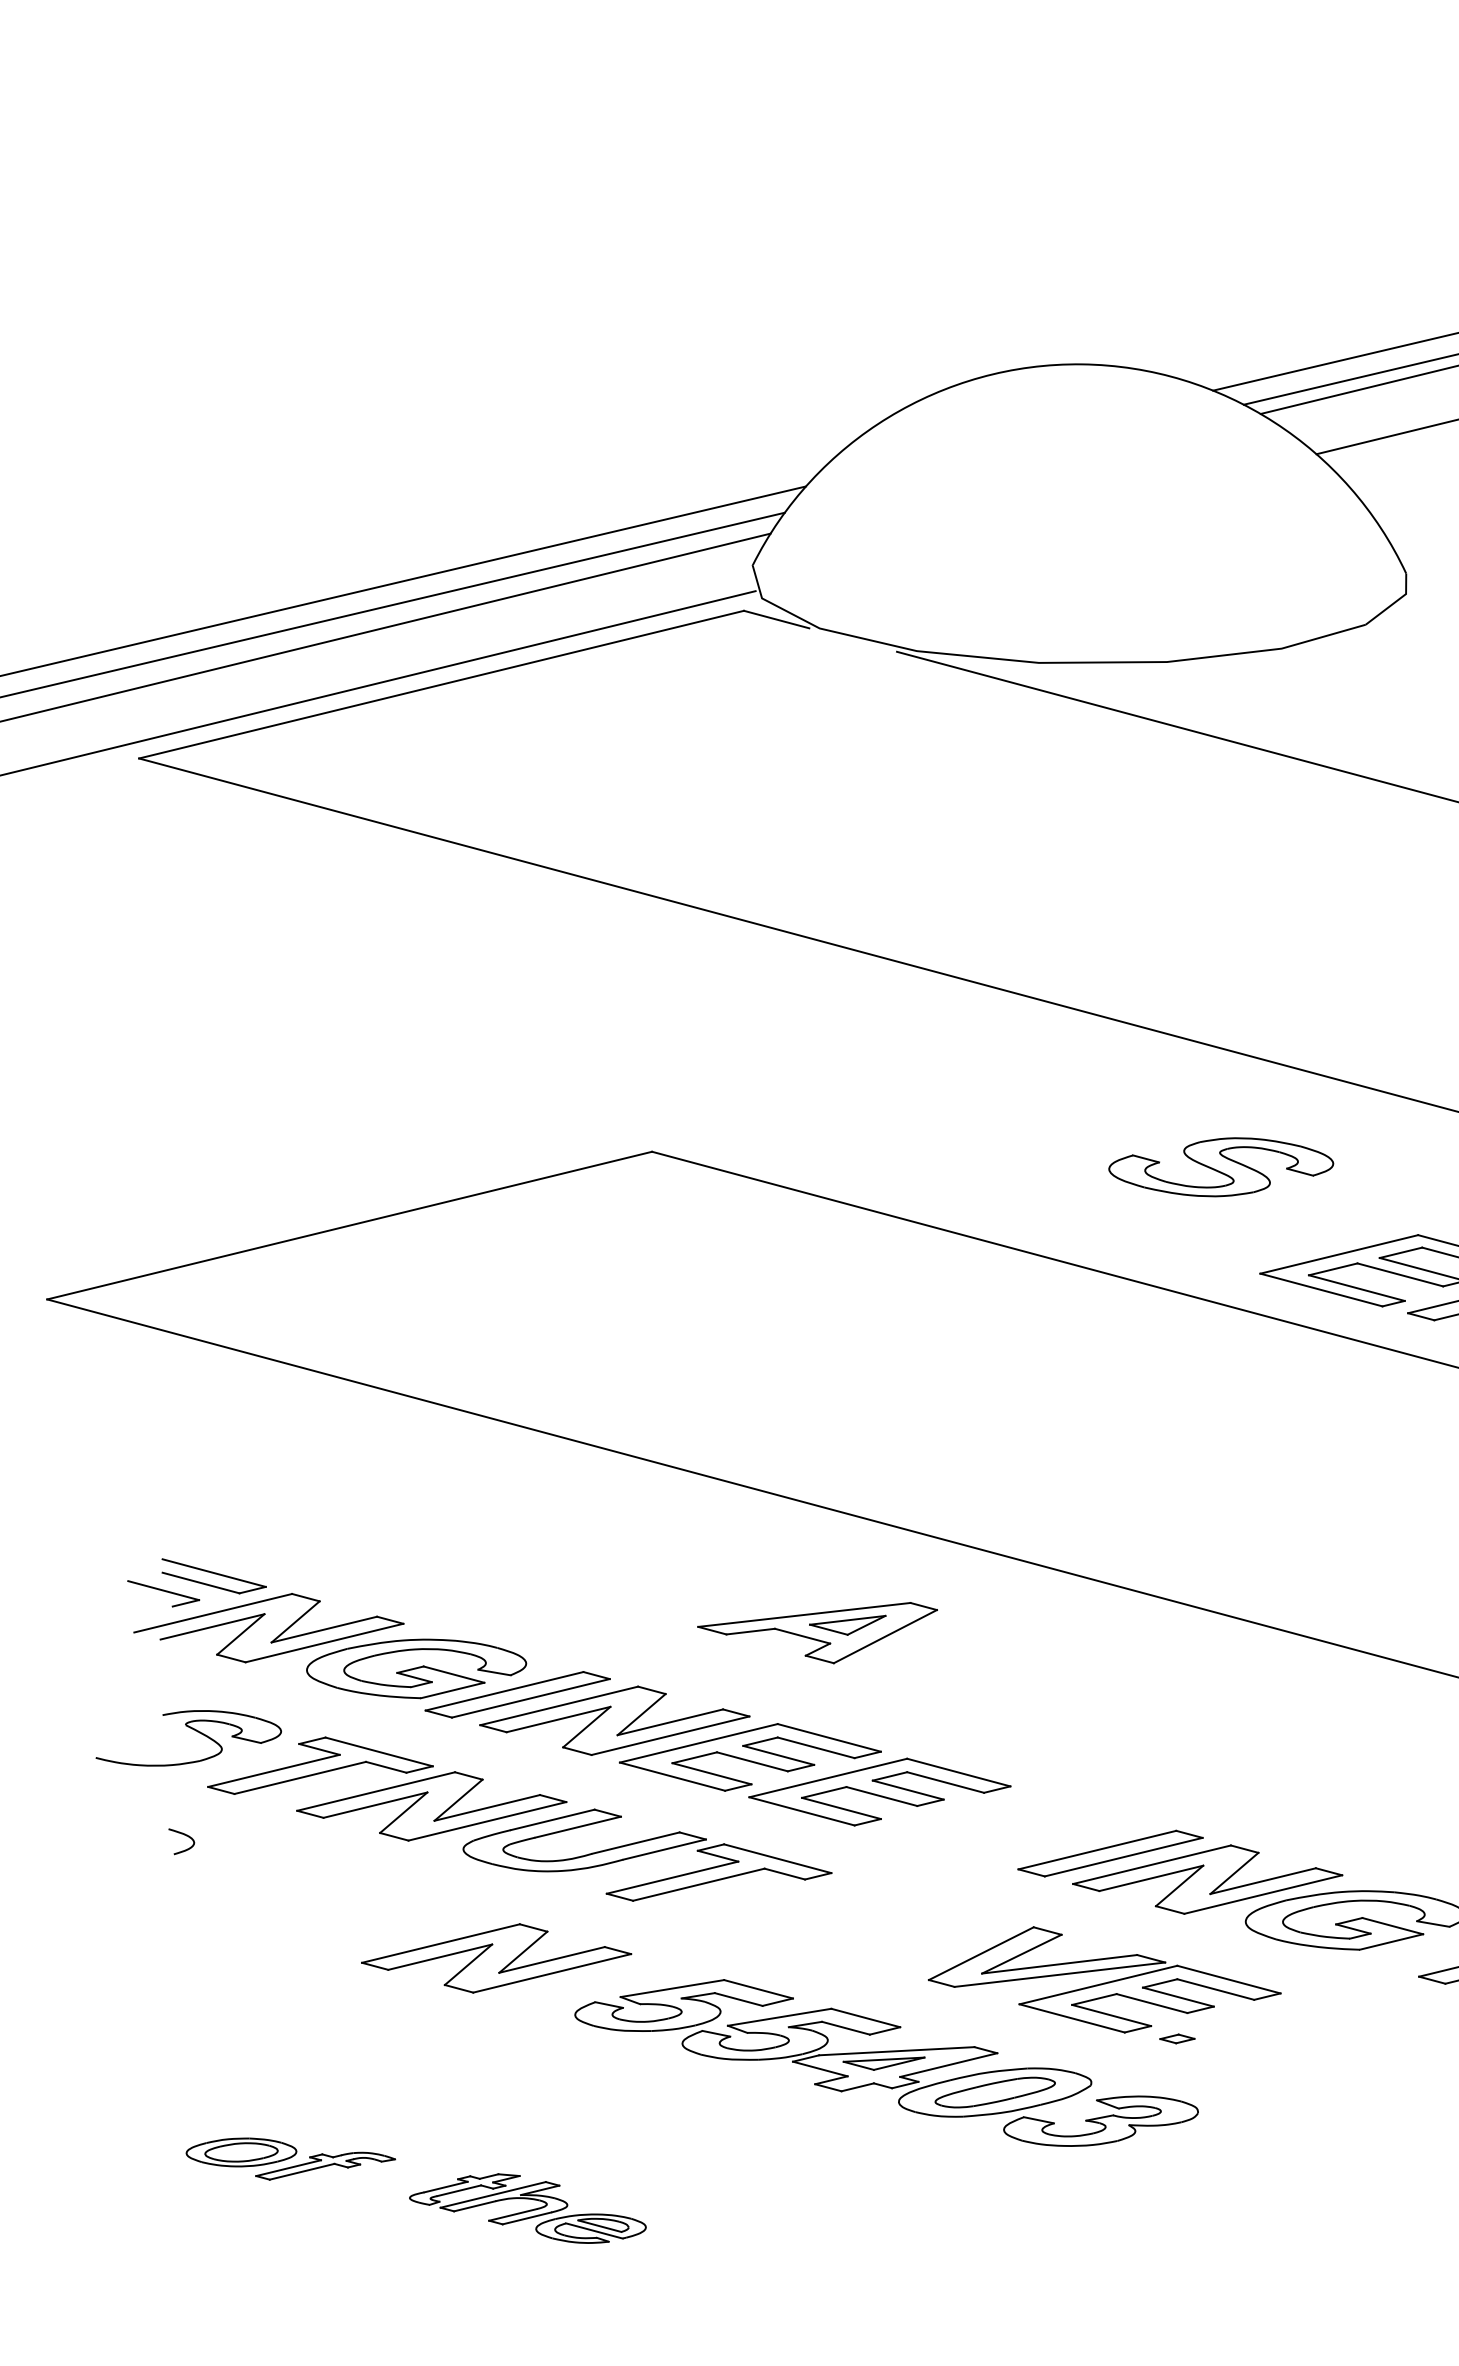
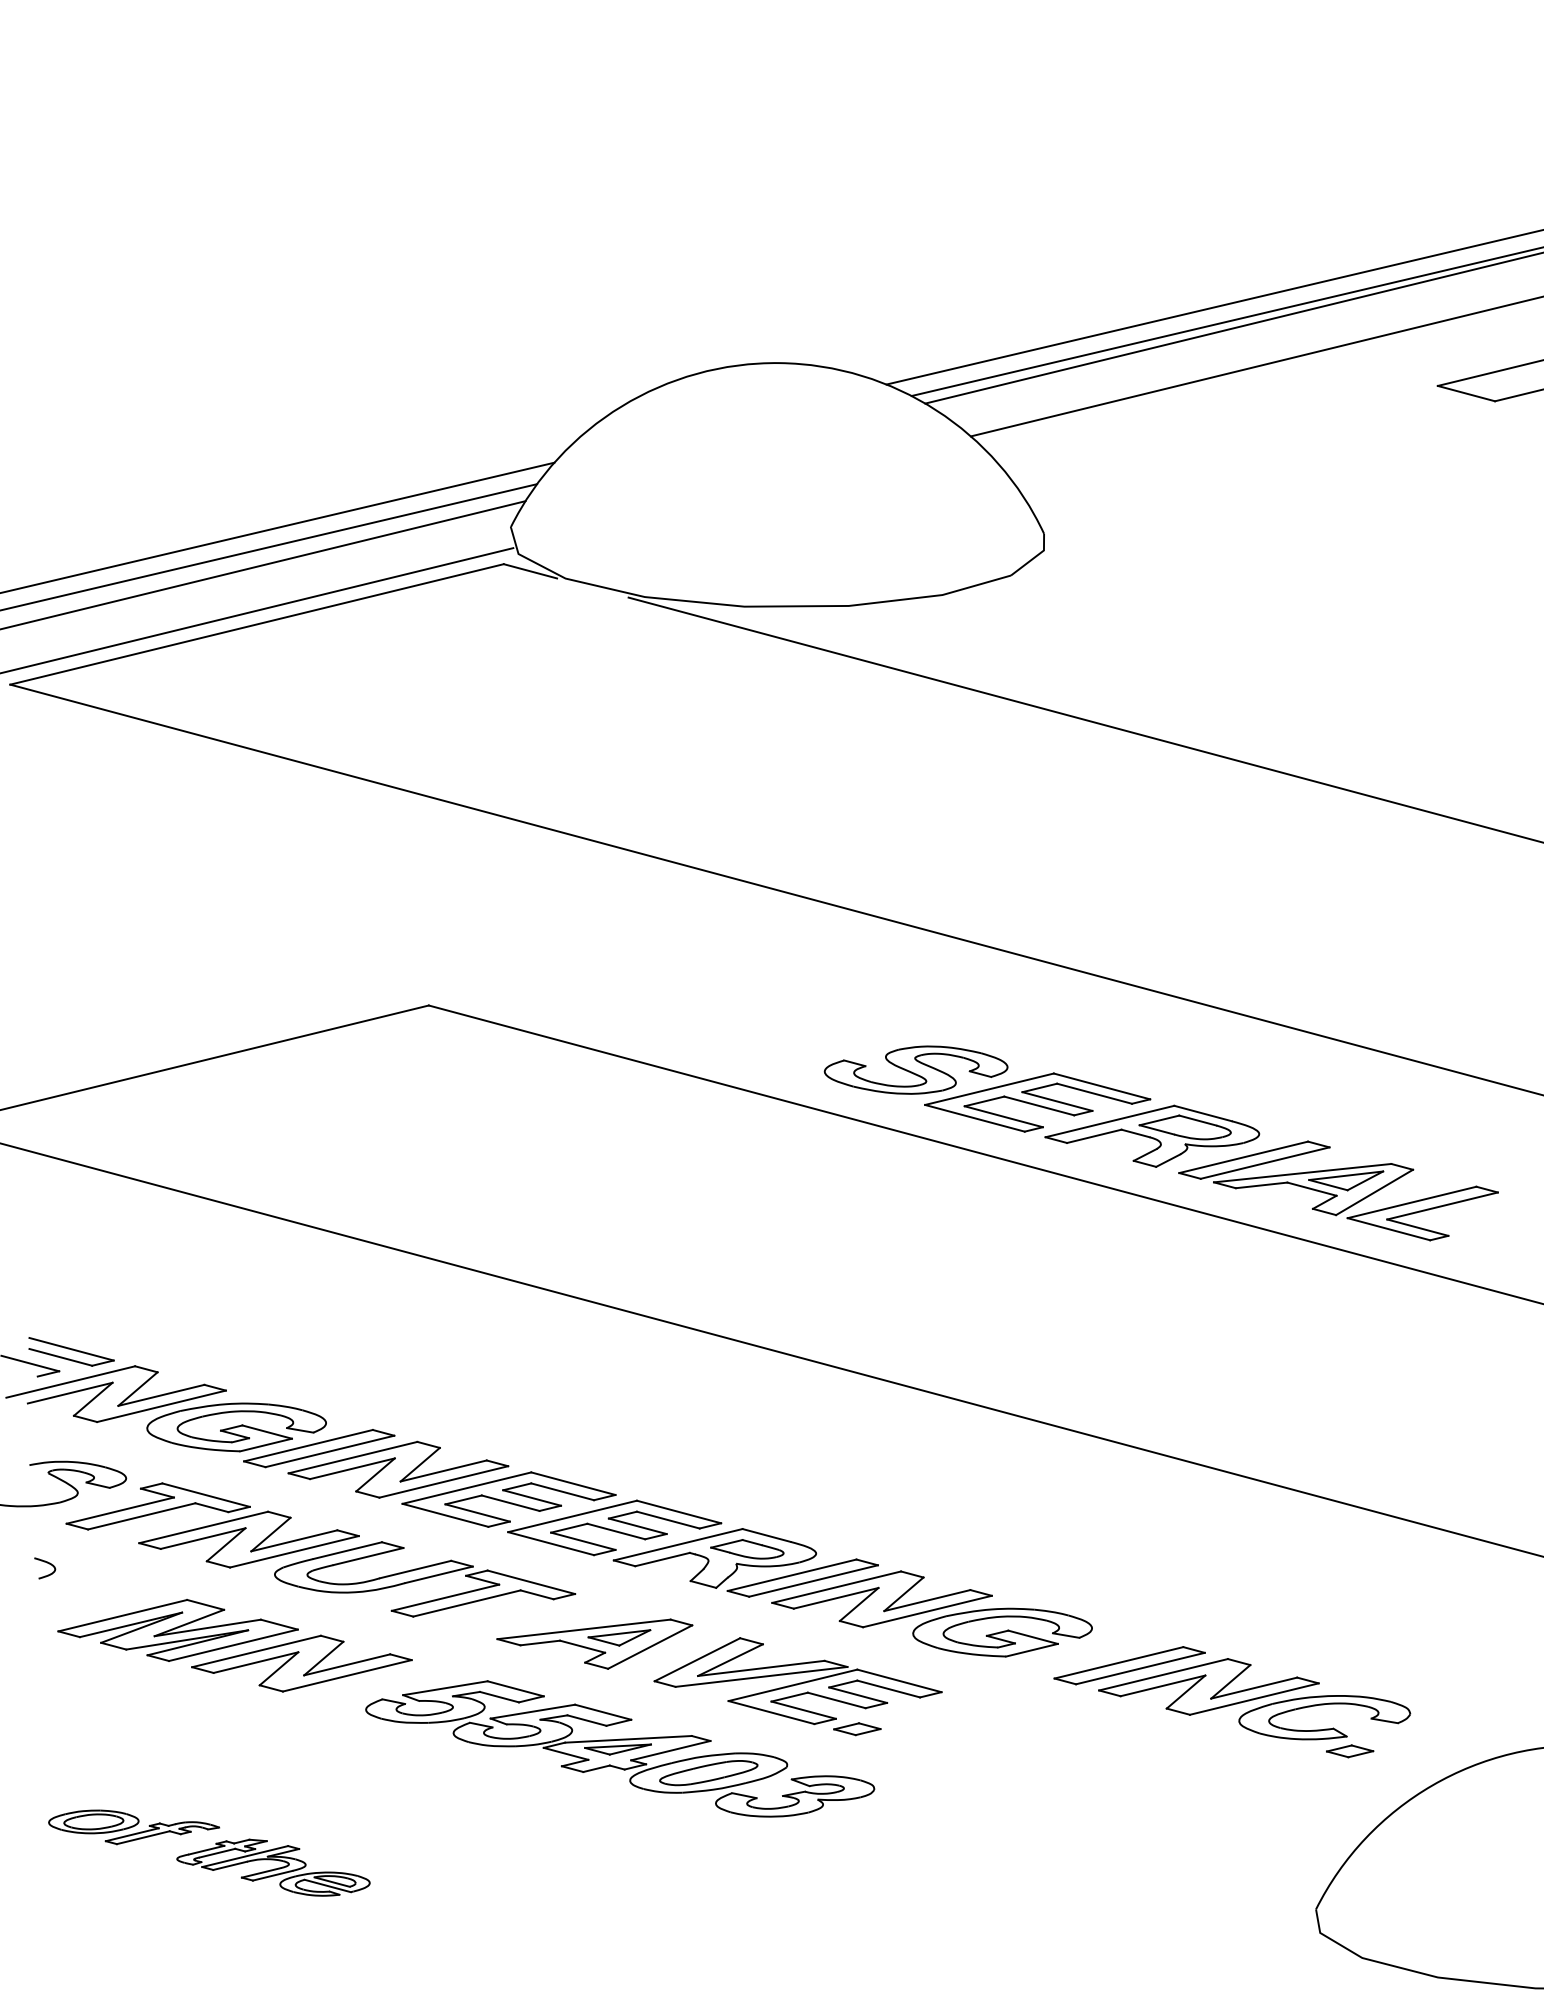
part: (1220, 1166) -> (915, 1069), moved
part: (817, 1632) -> (594, 1643), moved
part: (1002, 1829) -> (714, 1558), added
part: (344, 1917) -> (177, 1630), added
part: (1177, 2039) -> (857, 1729), size x1.67
part: (527, 2208) -> (273, 1867), moved

